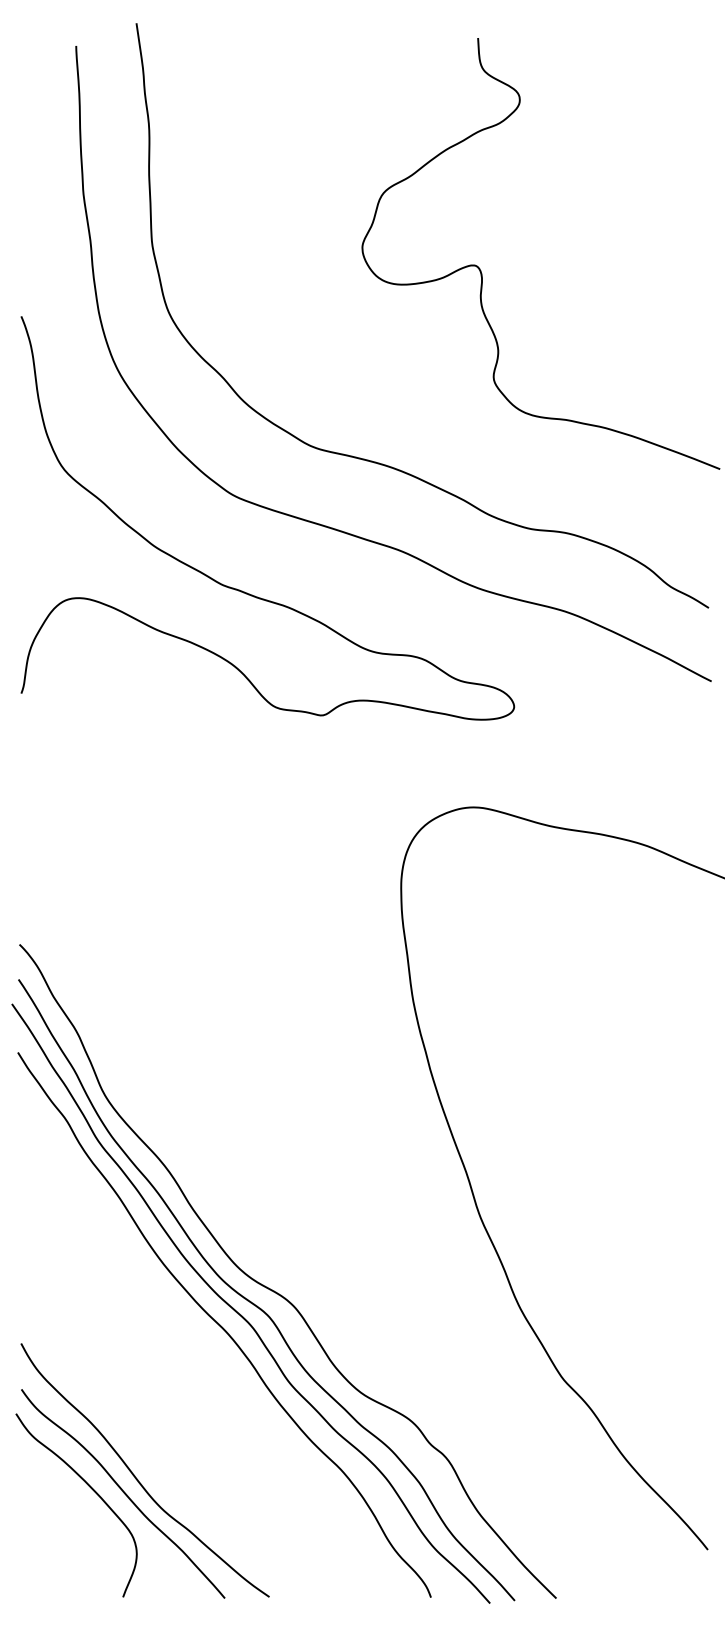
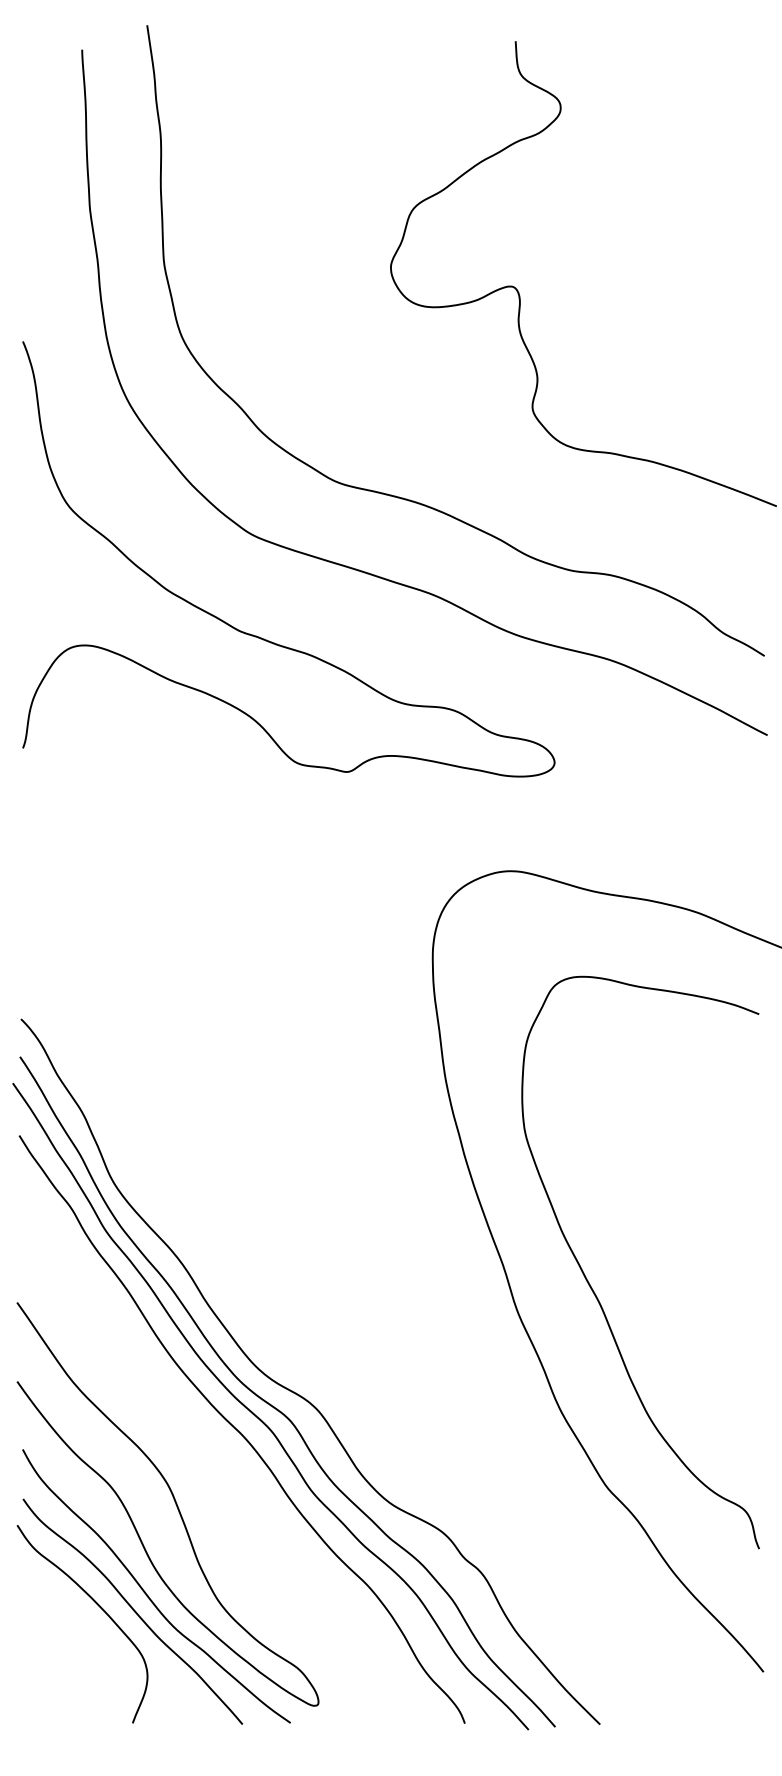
curve: (550, 1195) -> (593, 1289), added
curve: (161, 1392) -> (174, 1502), added

